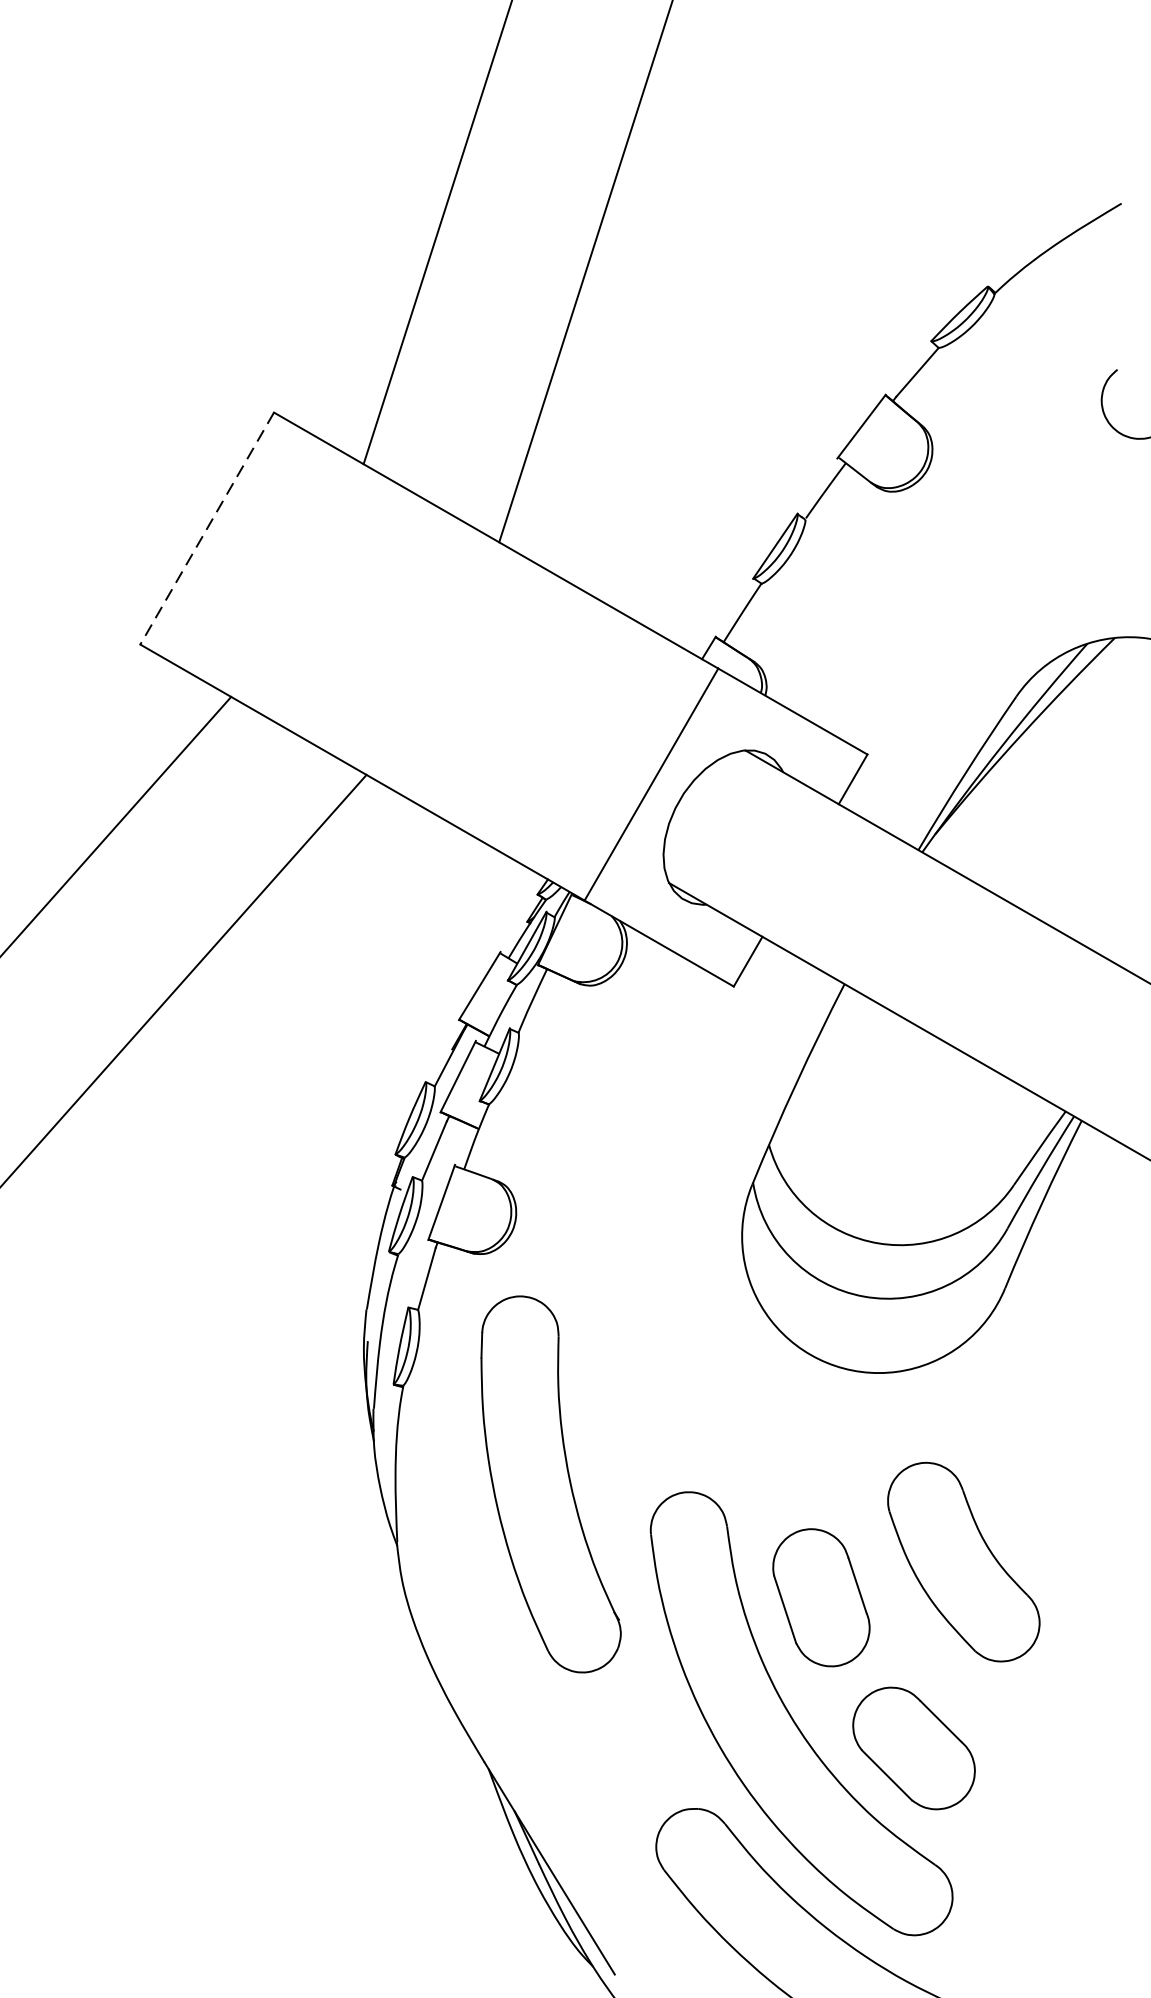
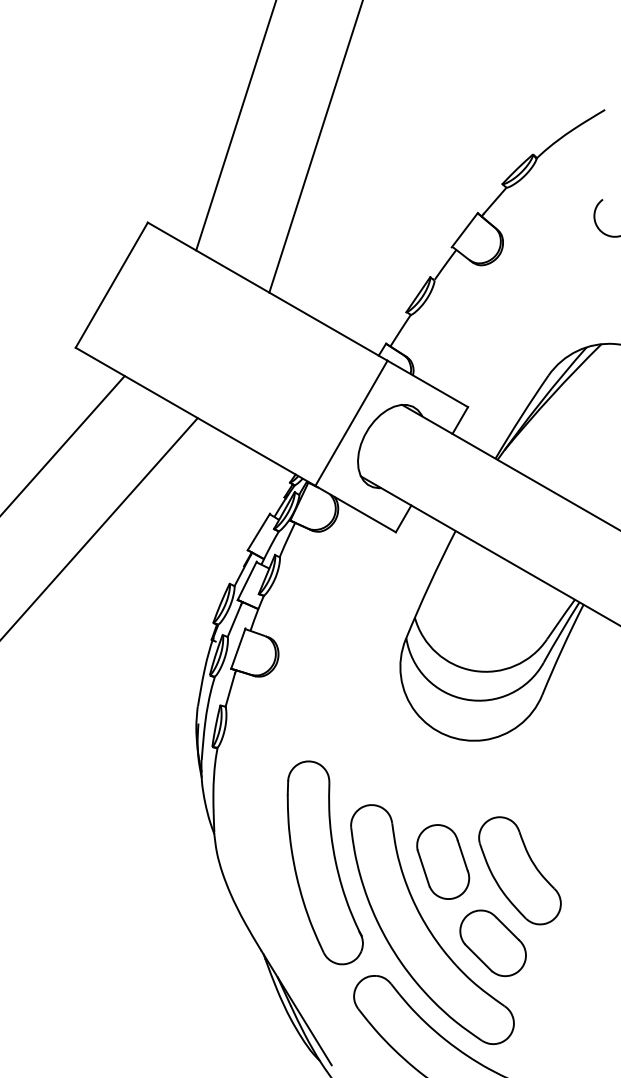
line: (206, 529) -> (111, 285), dashed -> solid
part: (549, 1483) -> (324, 862), moved
part: (962, 1561) -> (519, 870), moved

